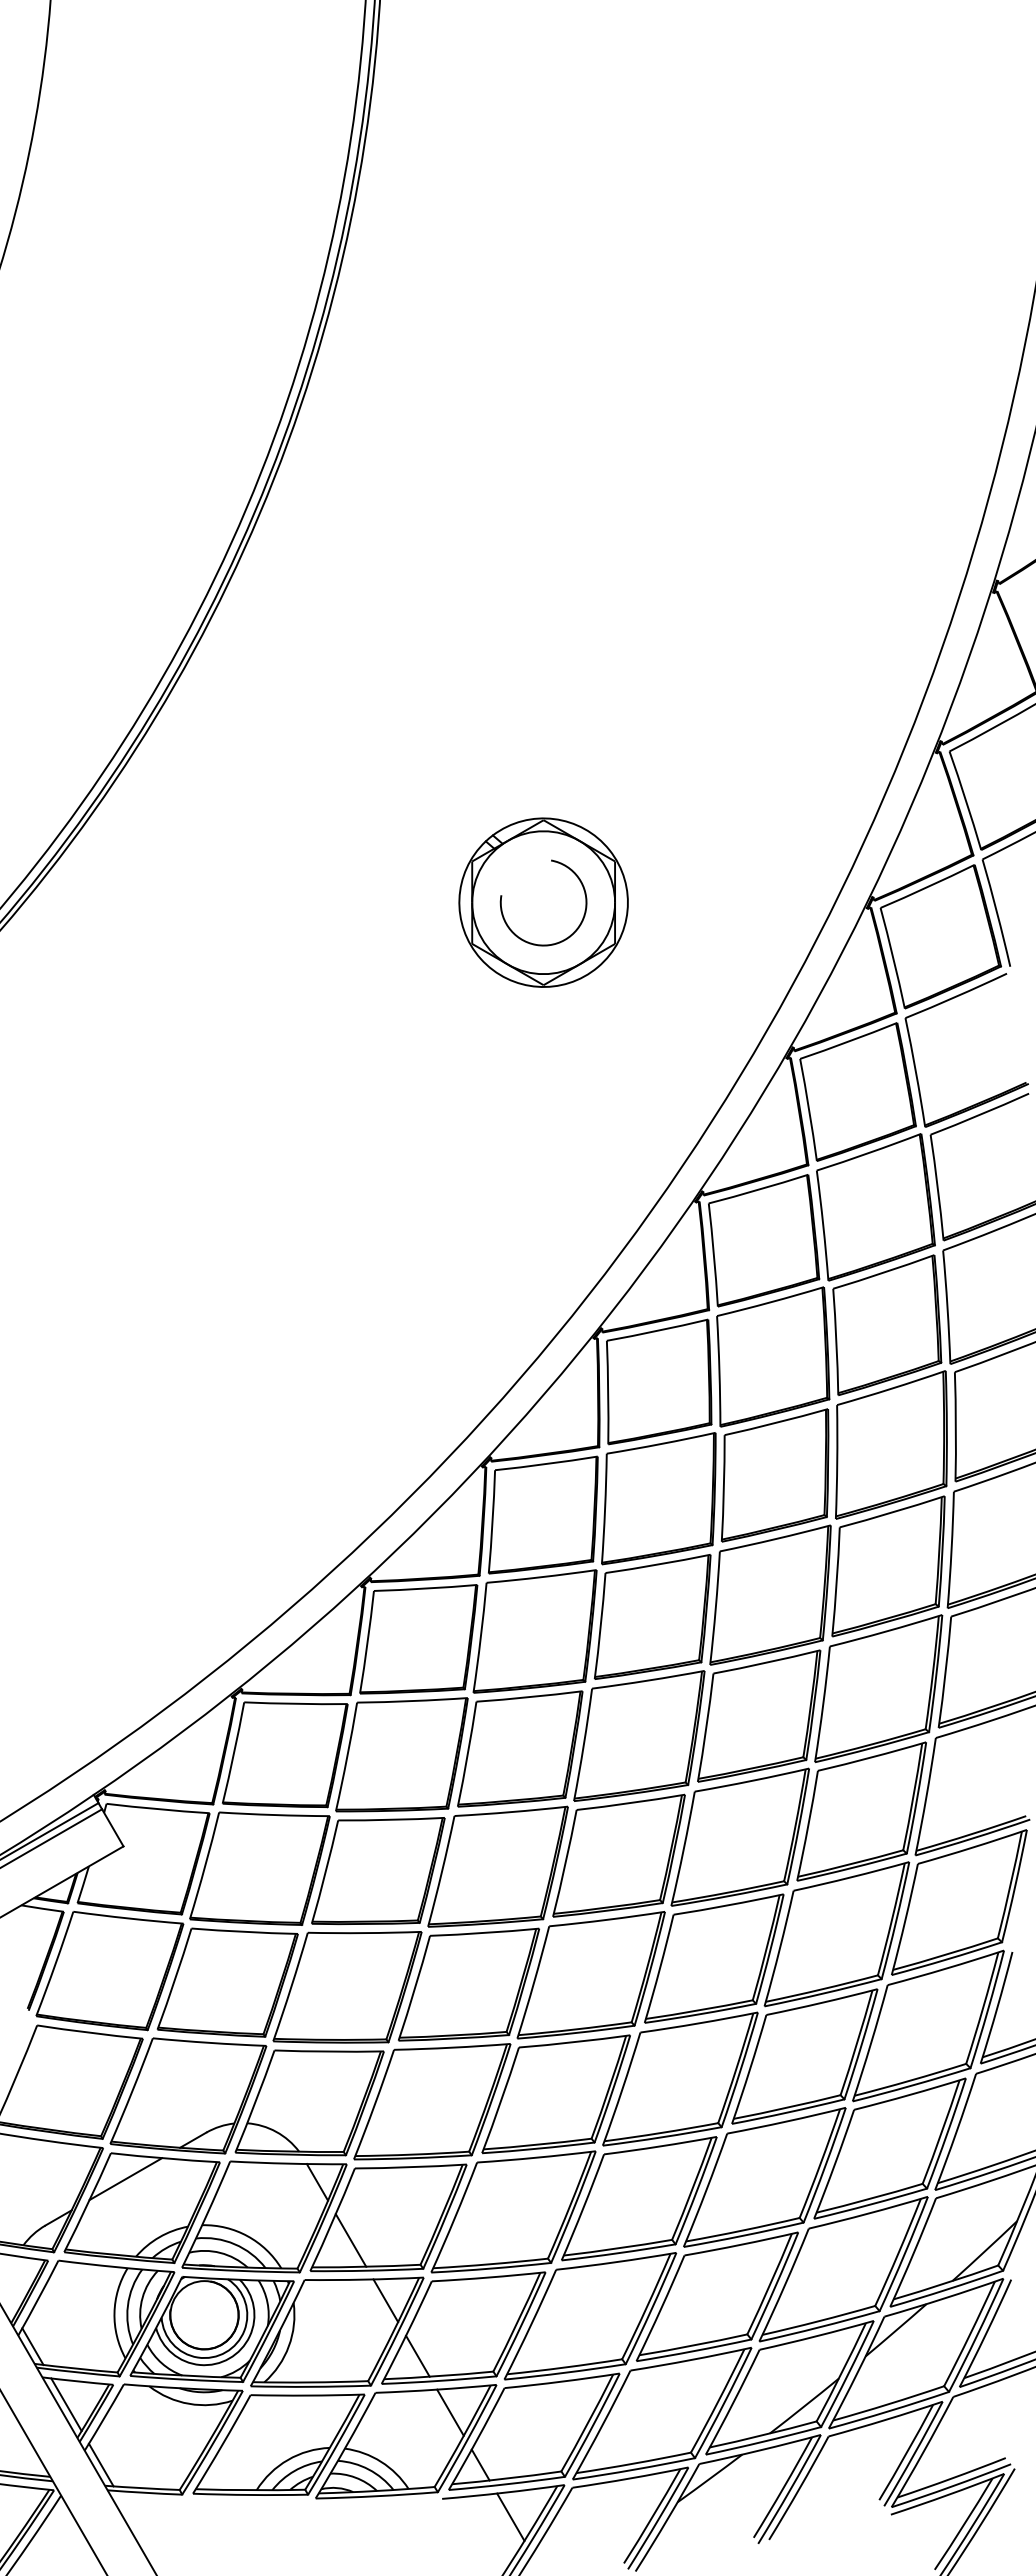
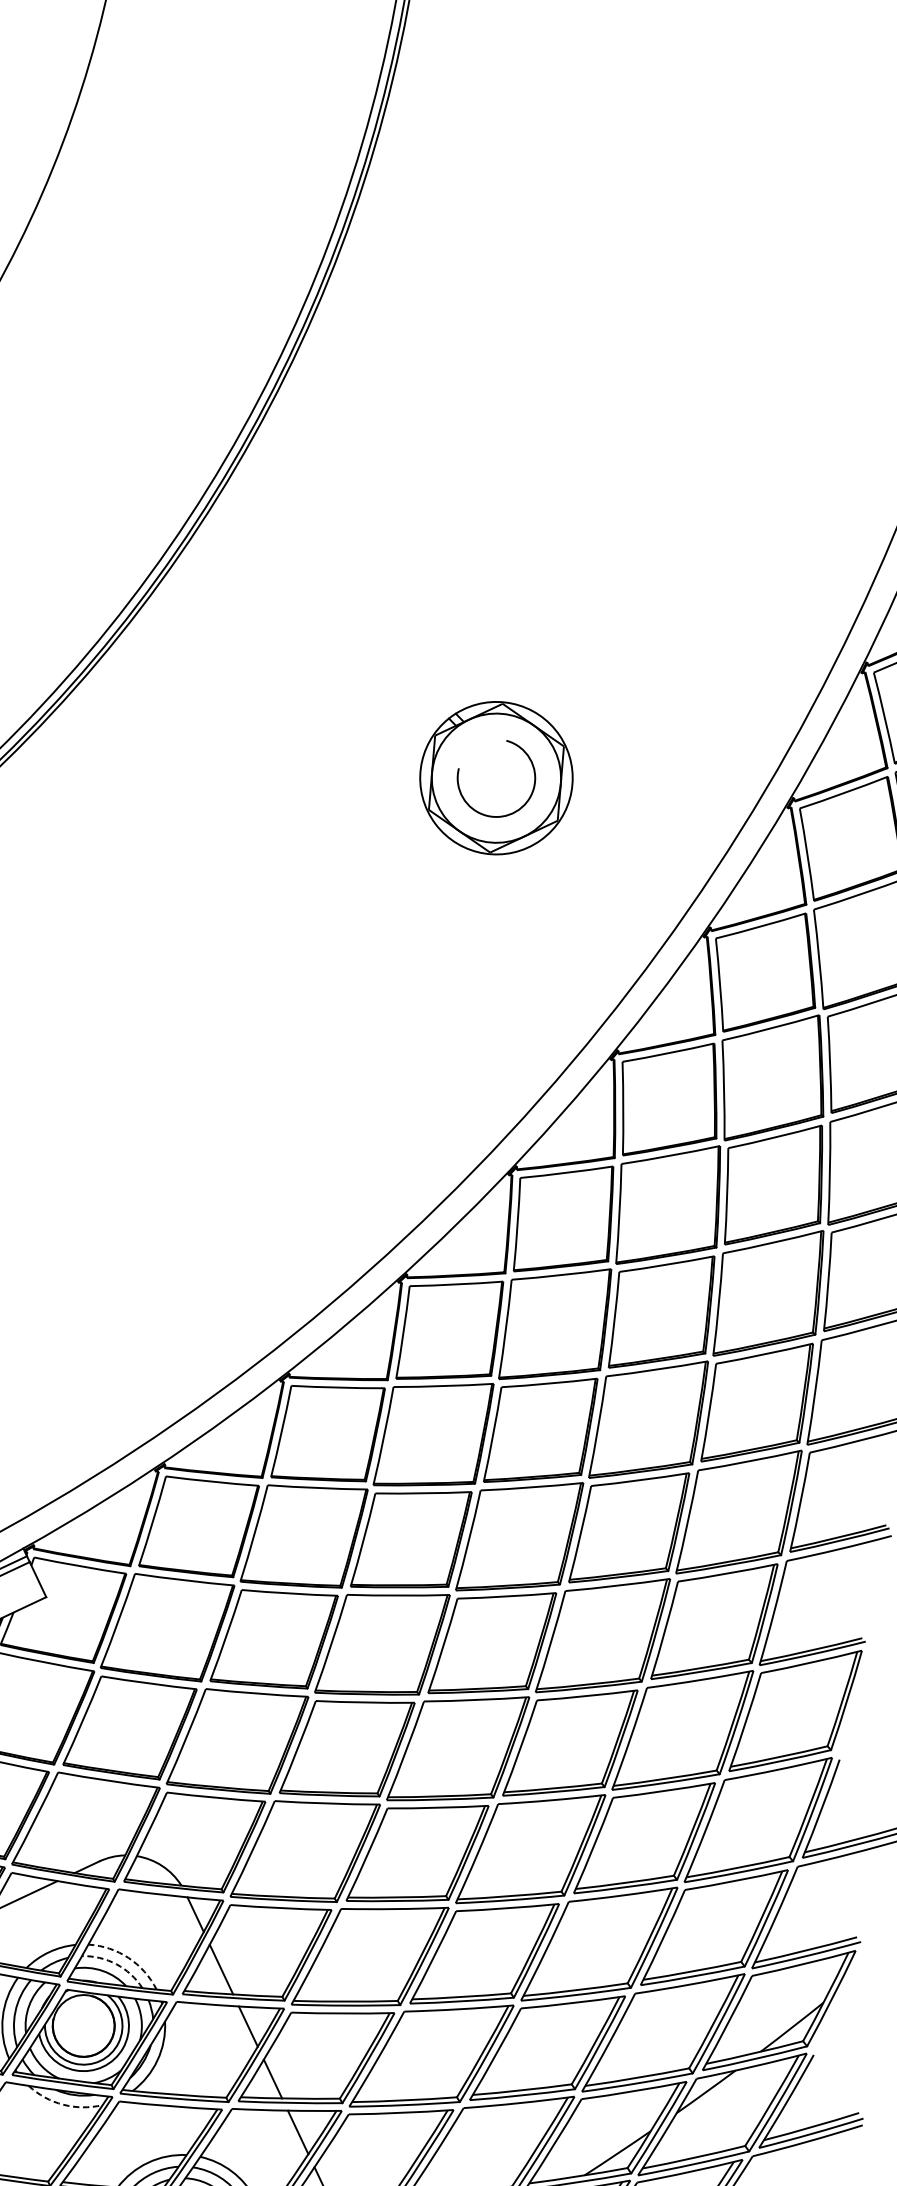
arc: (247, 2236) -> (128, 1958), solid -> dashed
arc: (234, 2244) -> (116, 1964), solid -> dashed
arc: (189, 2403) -> (63, 2104), solid -> dashed

